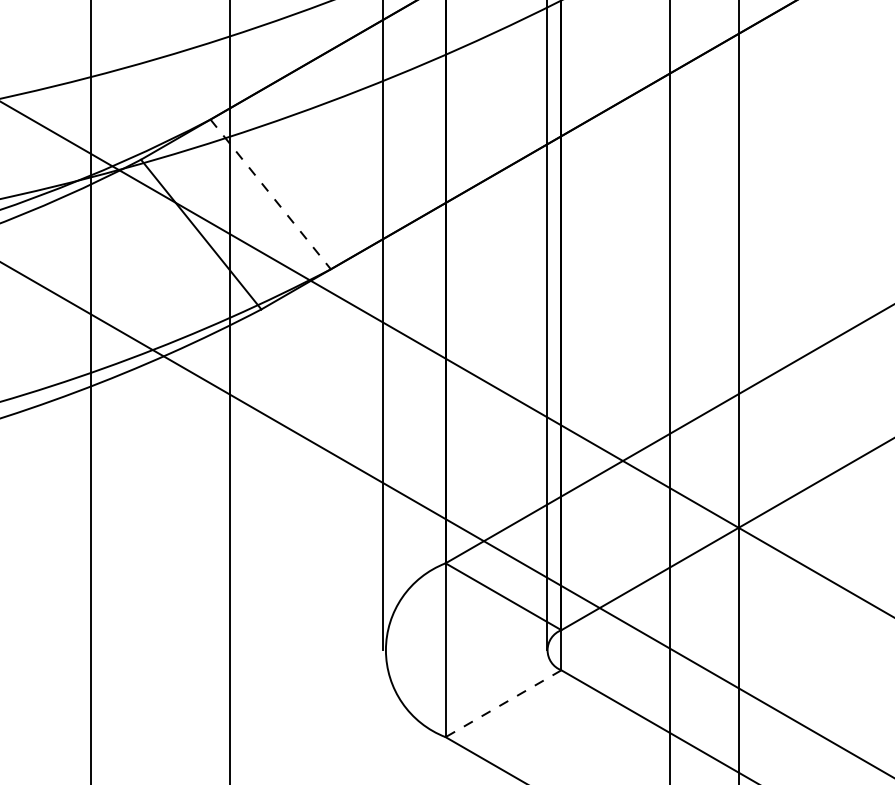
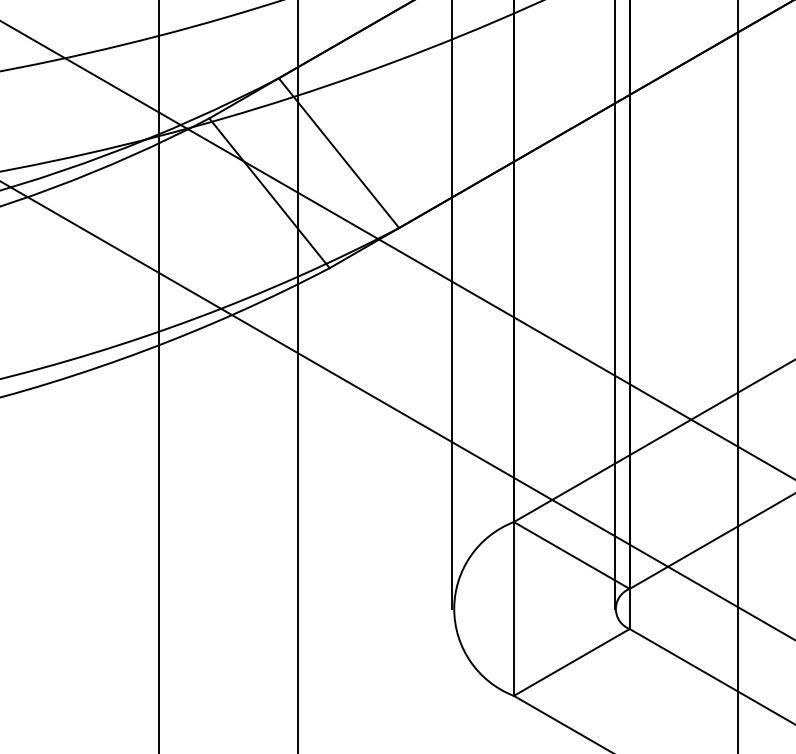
line: (271, 194) -> (339, 153), dashed -> solid
line: (503, 703) -> (571, 662), dashed -> solid

